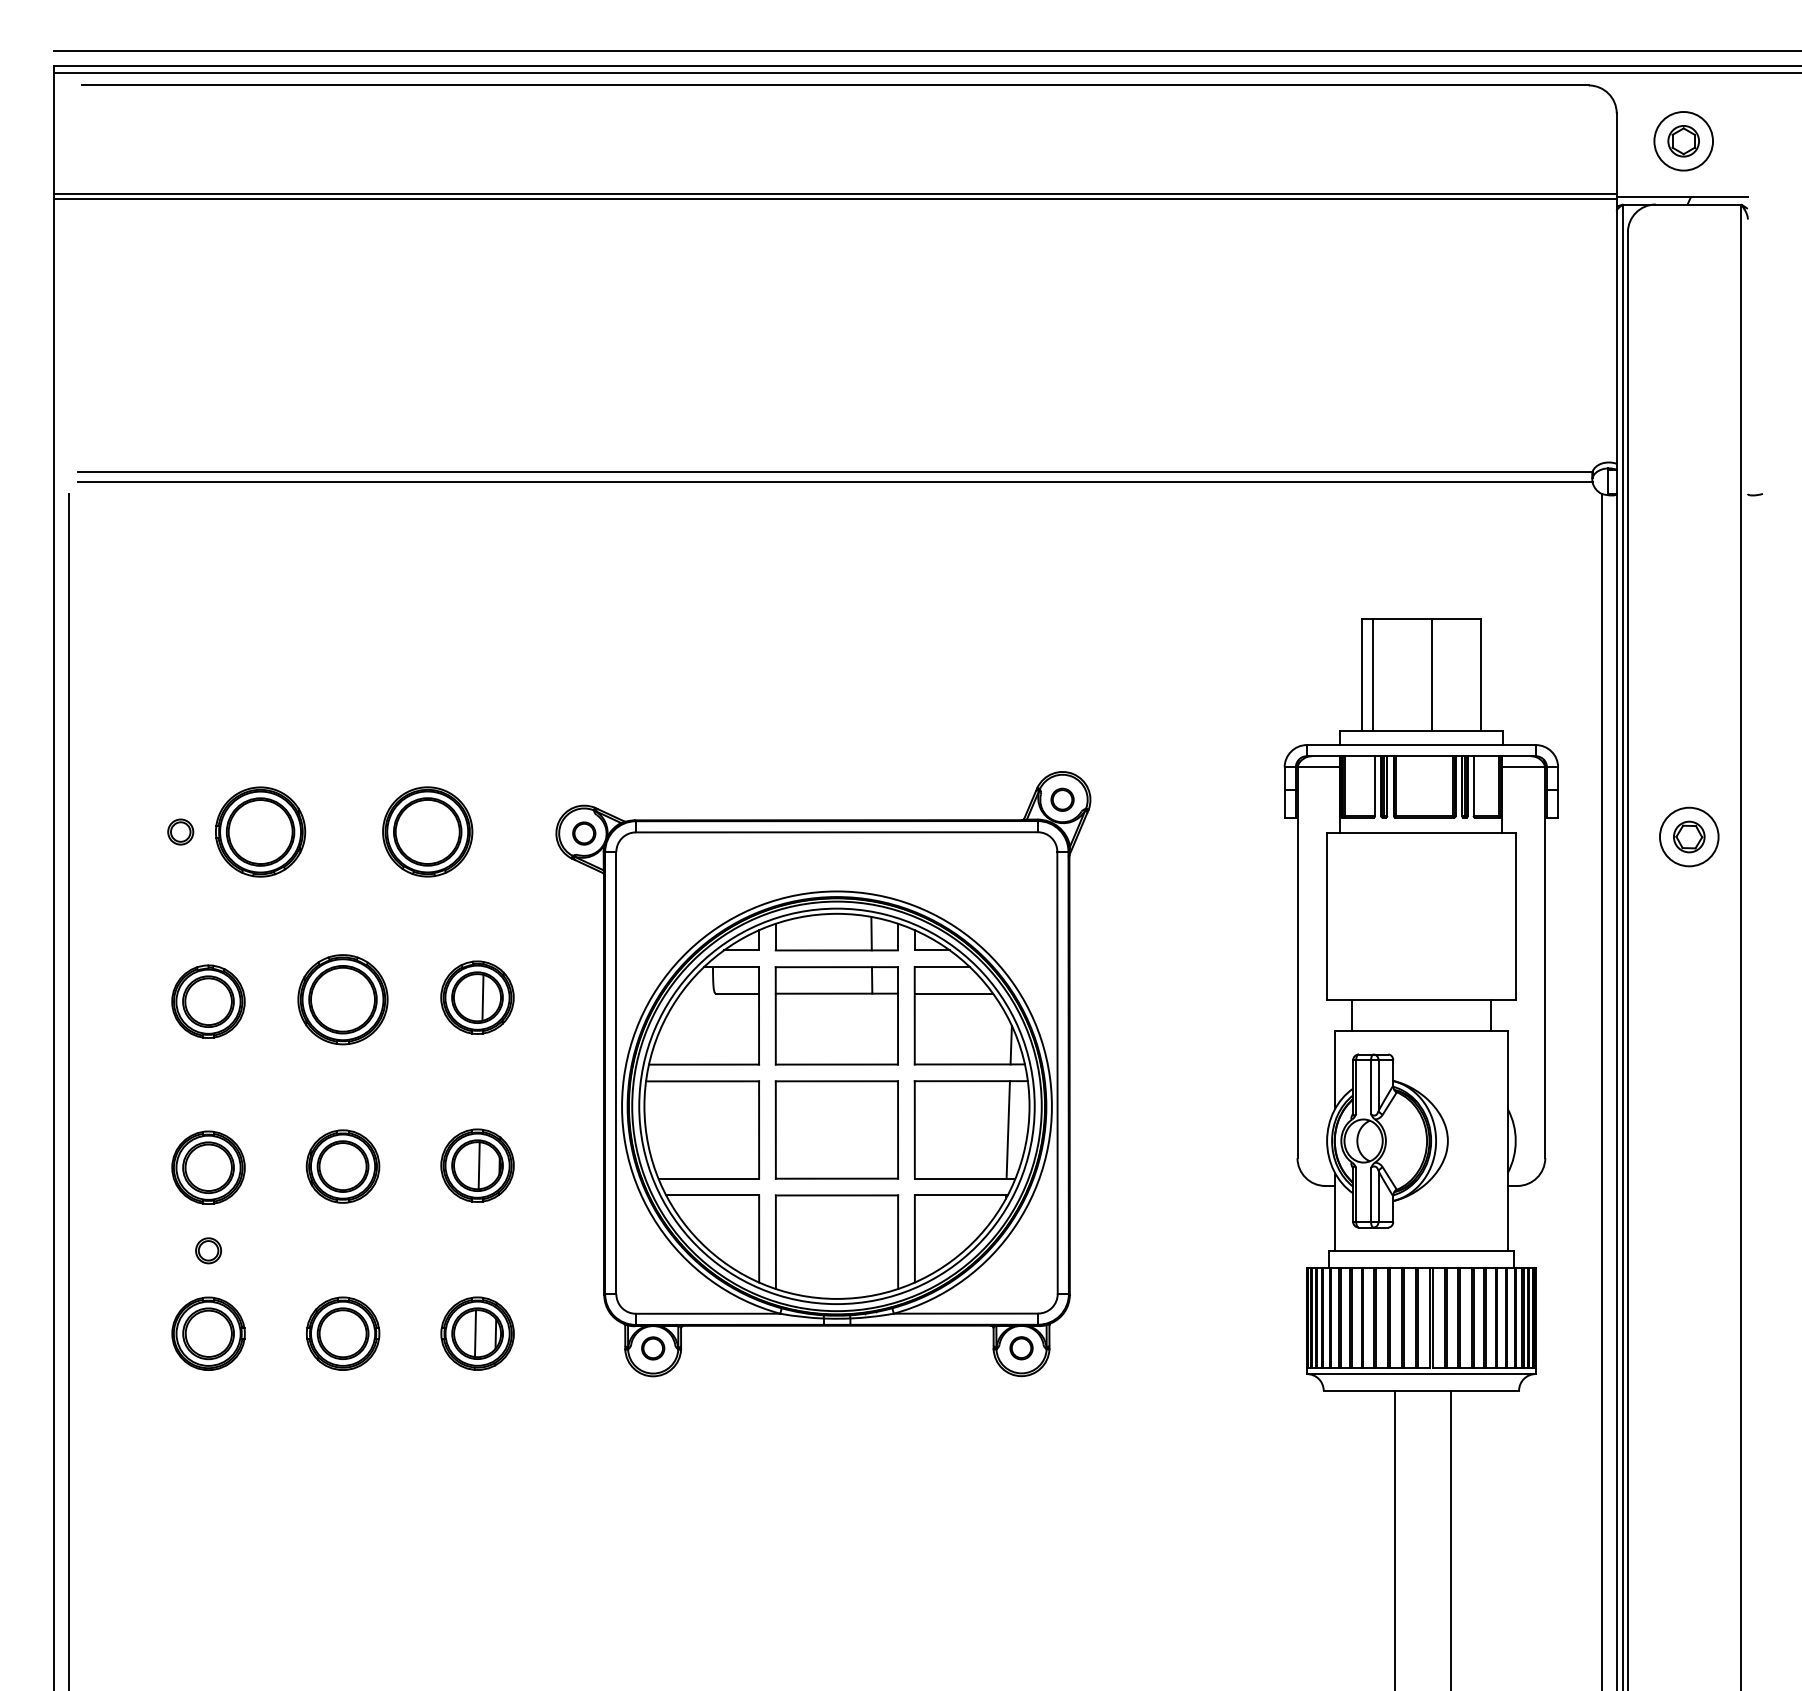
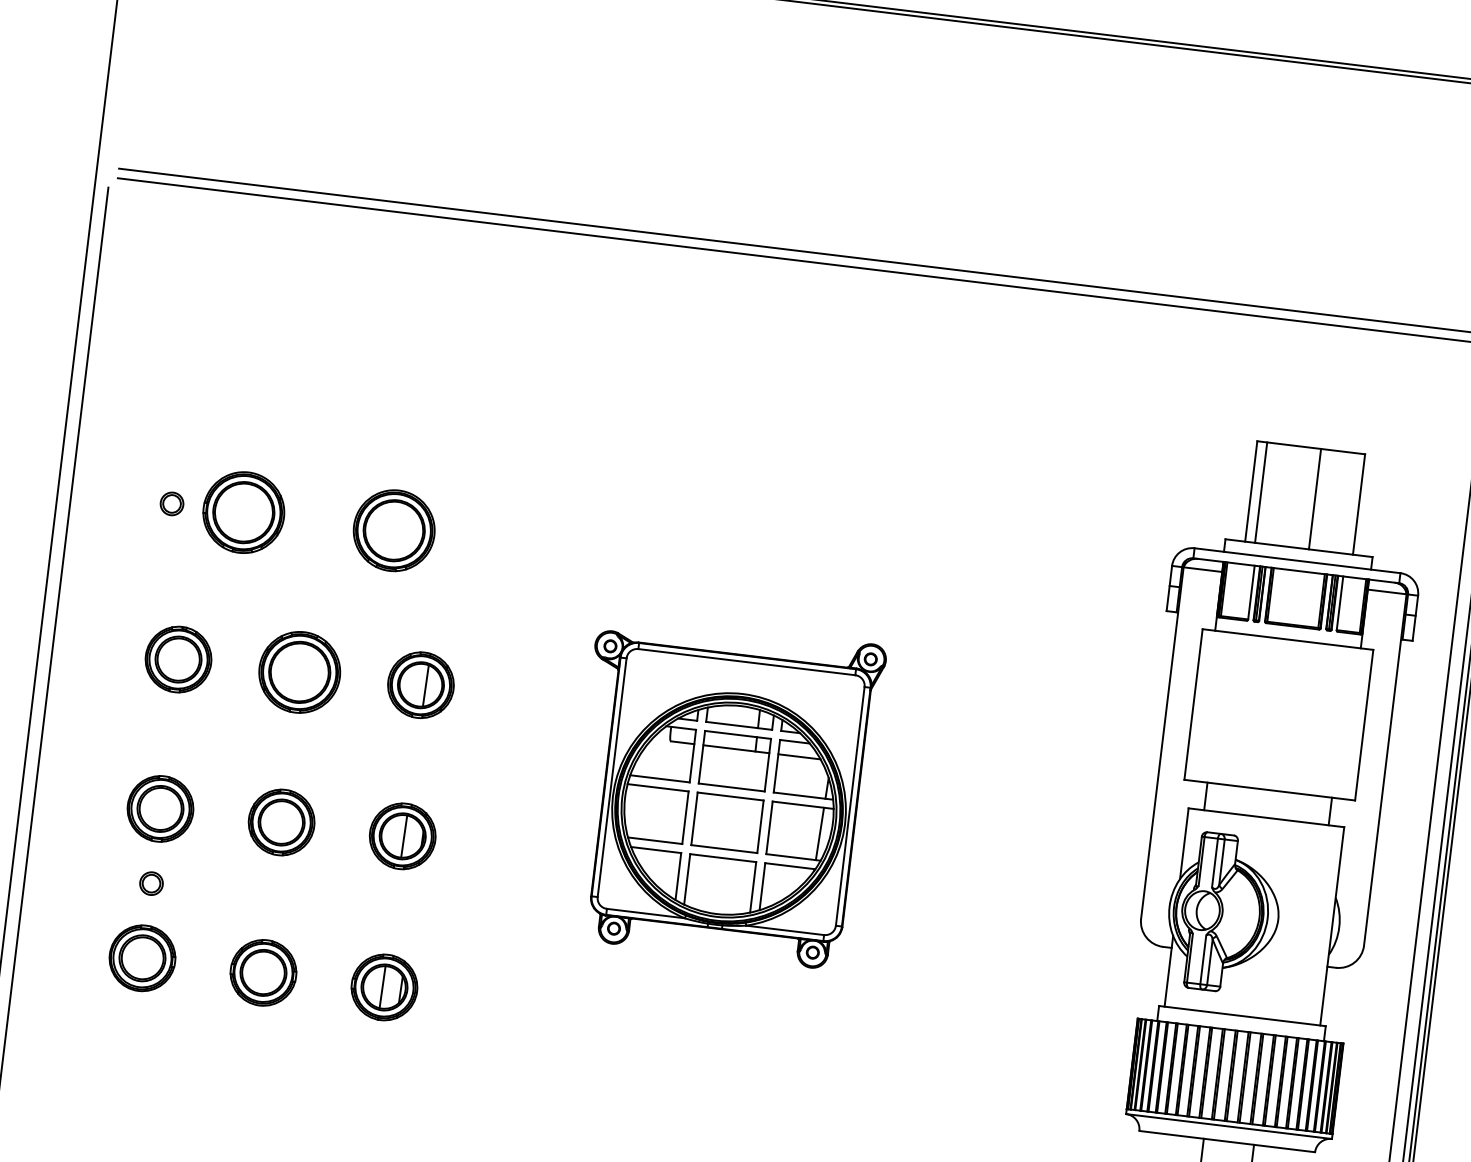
part: (823, 1074) -> (723, 791), size x0.6

